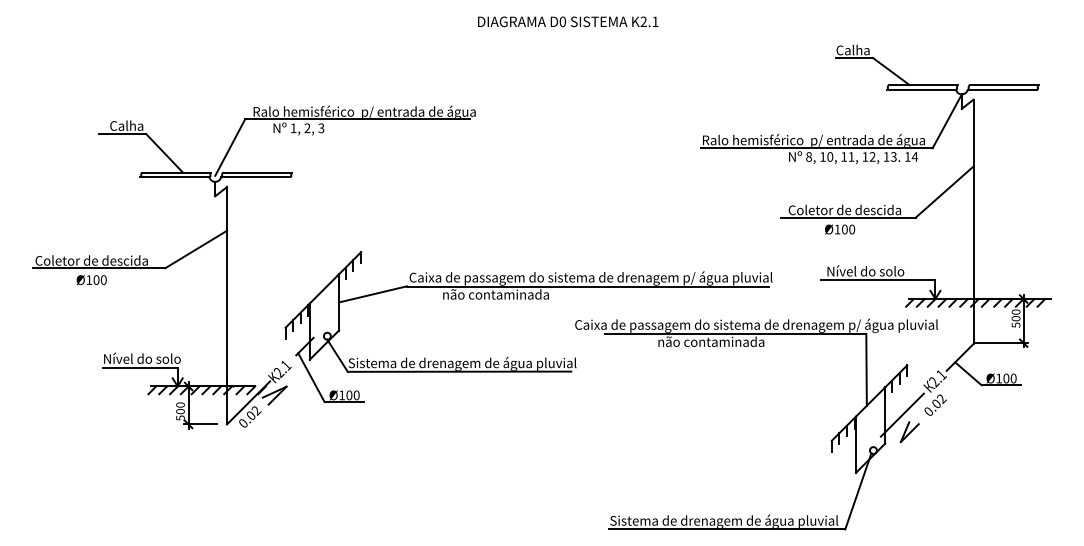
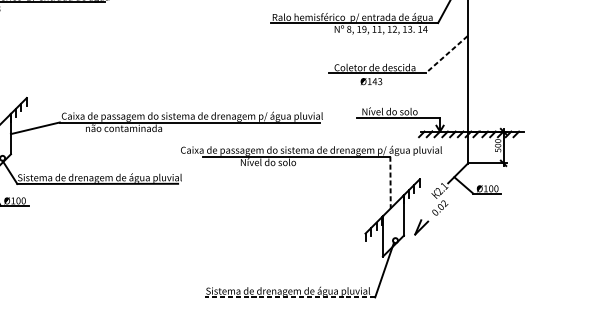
text: (830, 156) -> (364, 29), 10, -> 19,
line: (944, 192) -> (446, 54), solid -> dashed
text: (848, 229) -> (377, 81), Ø100 -> Ø143
text: (711, 340) -> (278, 161), não contaminada -> Nível do solo
line: (866, 370) -> (390, 183), solid -> dashed
line: (901, 414) -> (415, 214), removed
line: (726, 529) -> (289, 297), solid -> dashed

